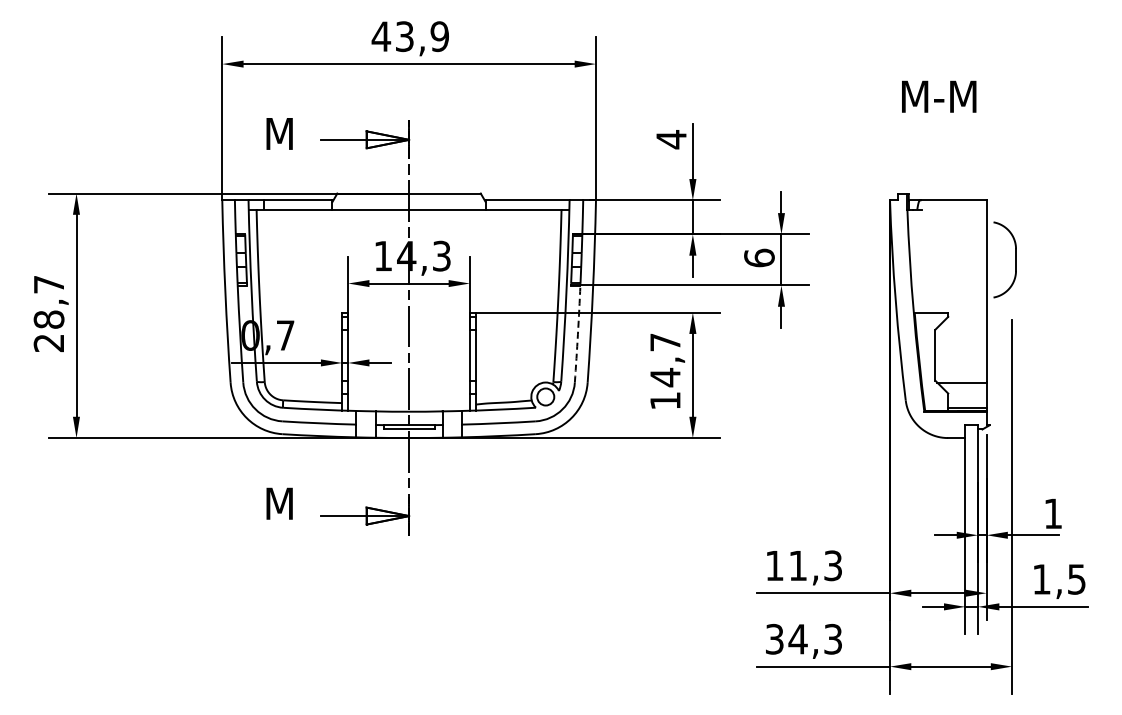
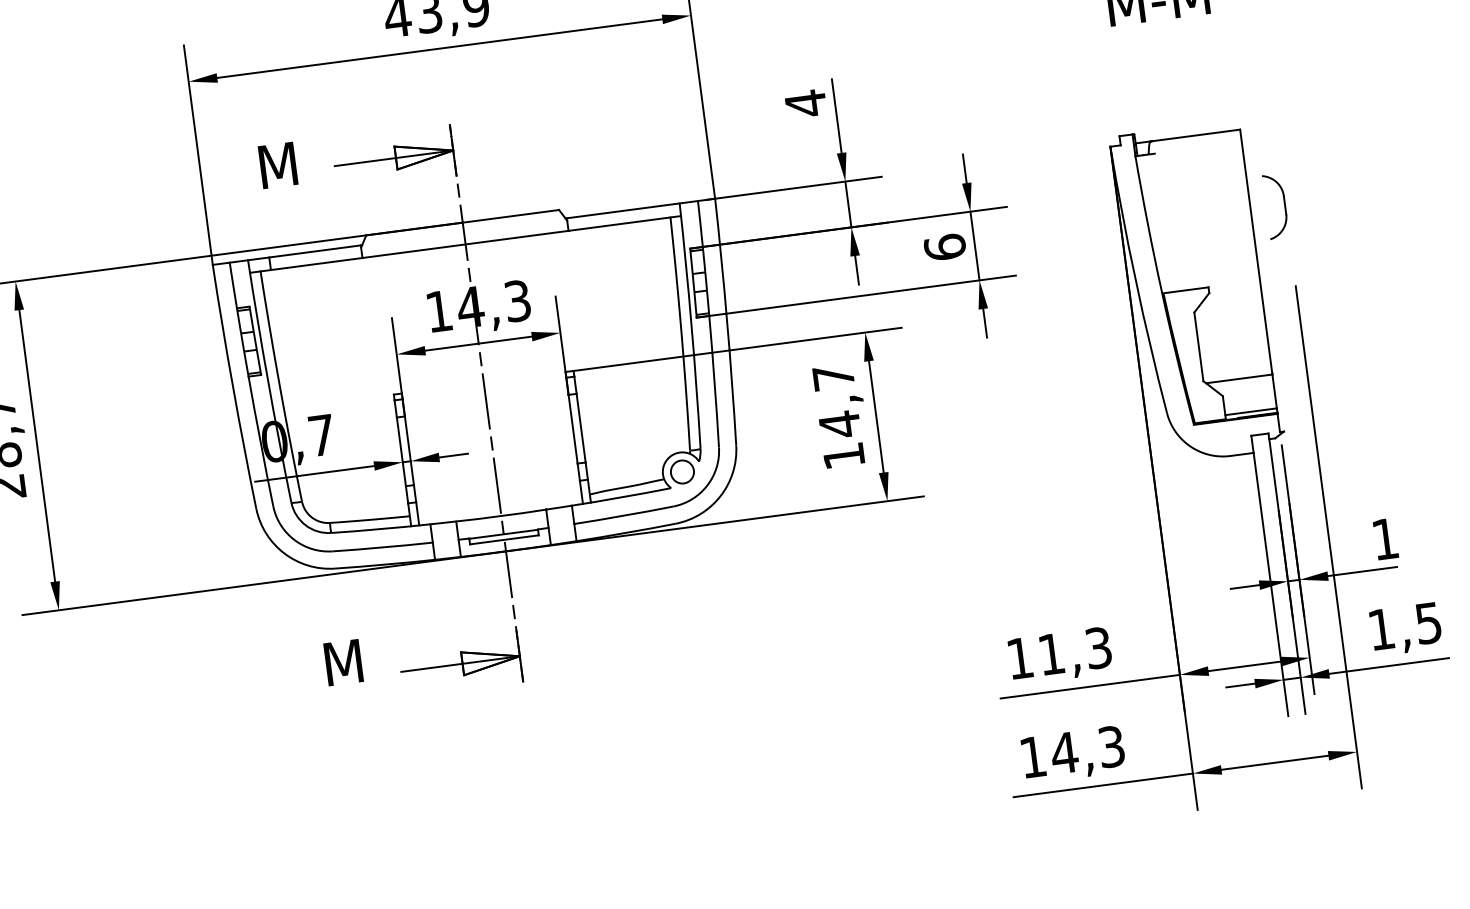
part: (1005, 259) -> (1276, 205), size x0.62
arc: (577, 334) -> (714, 382), dashed -> solid
text: (774, 638) -> (1032, 756), 34,3 -> 14,3

